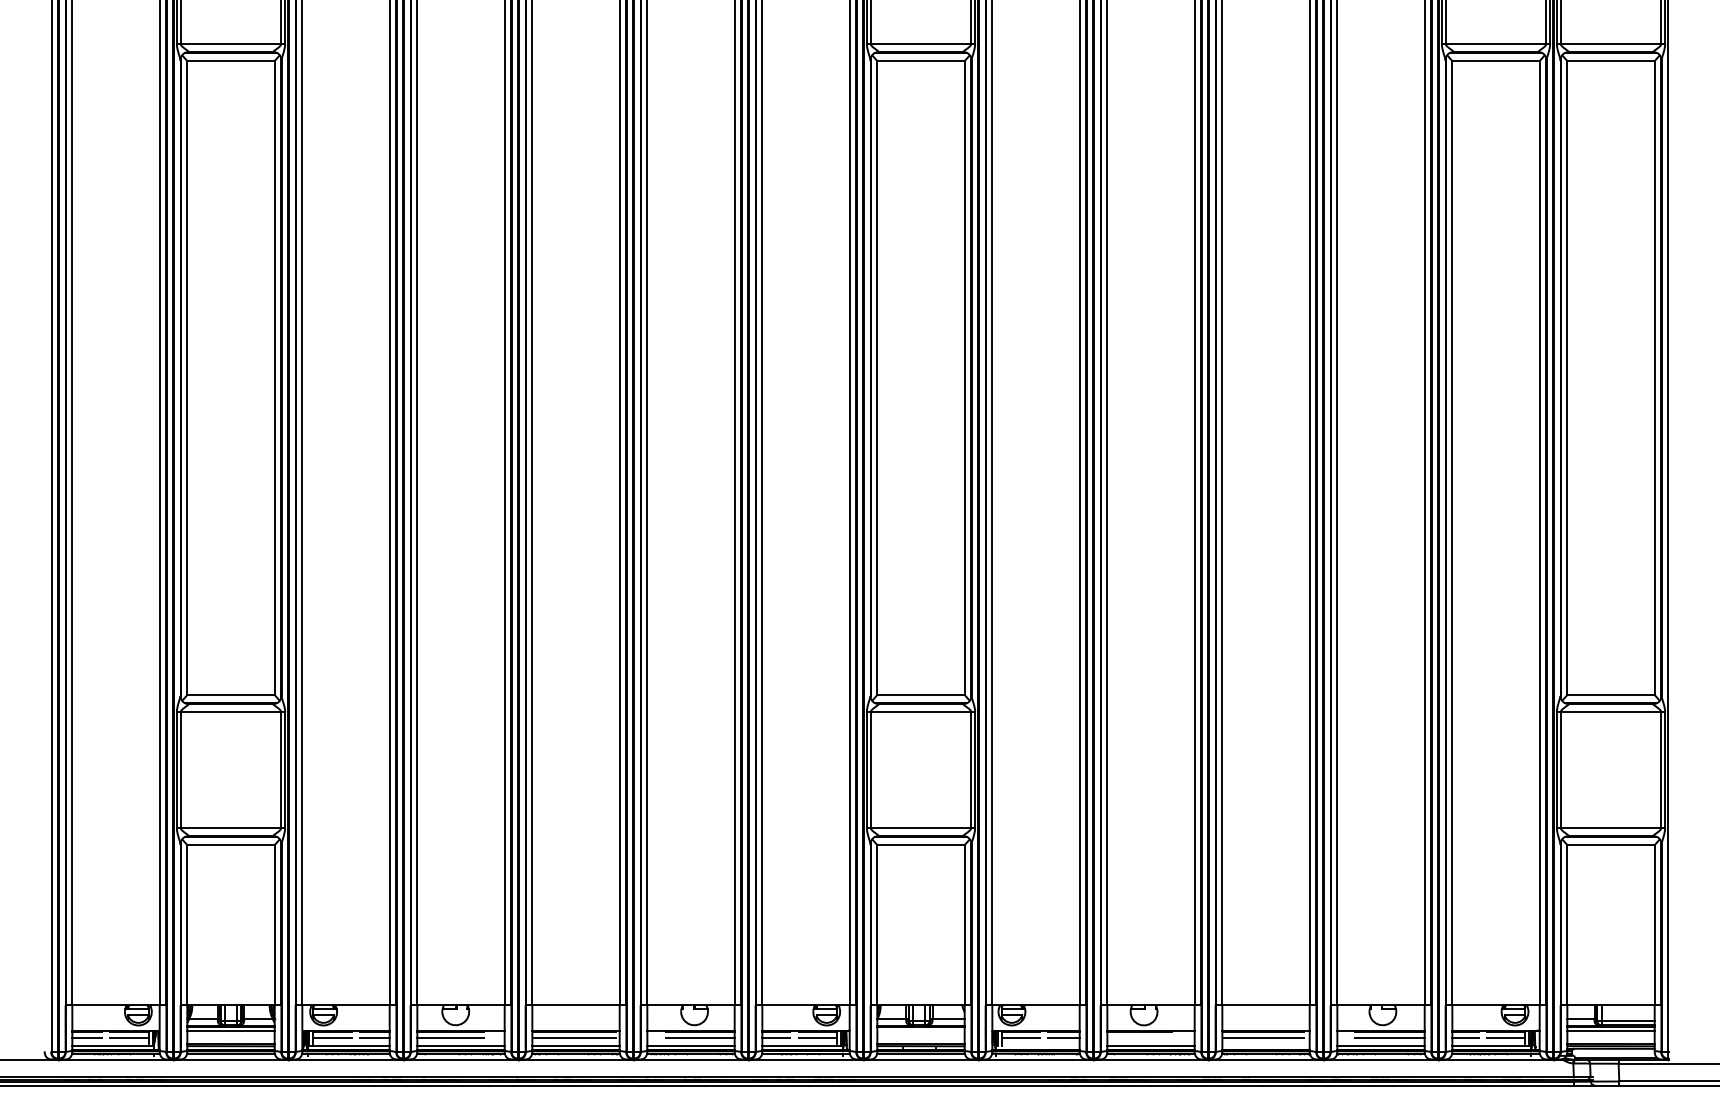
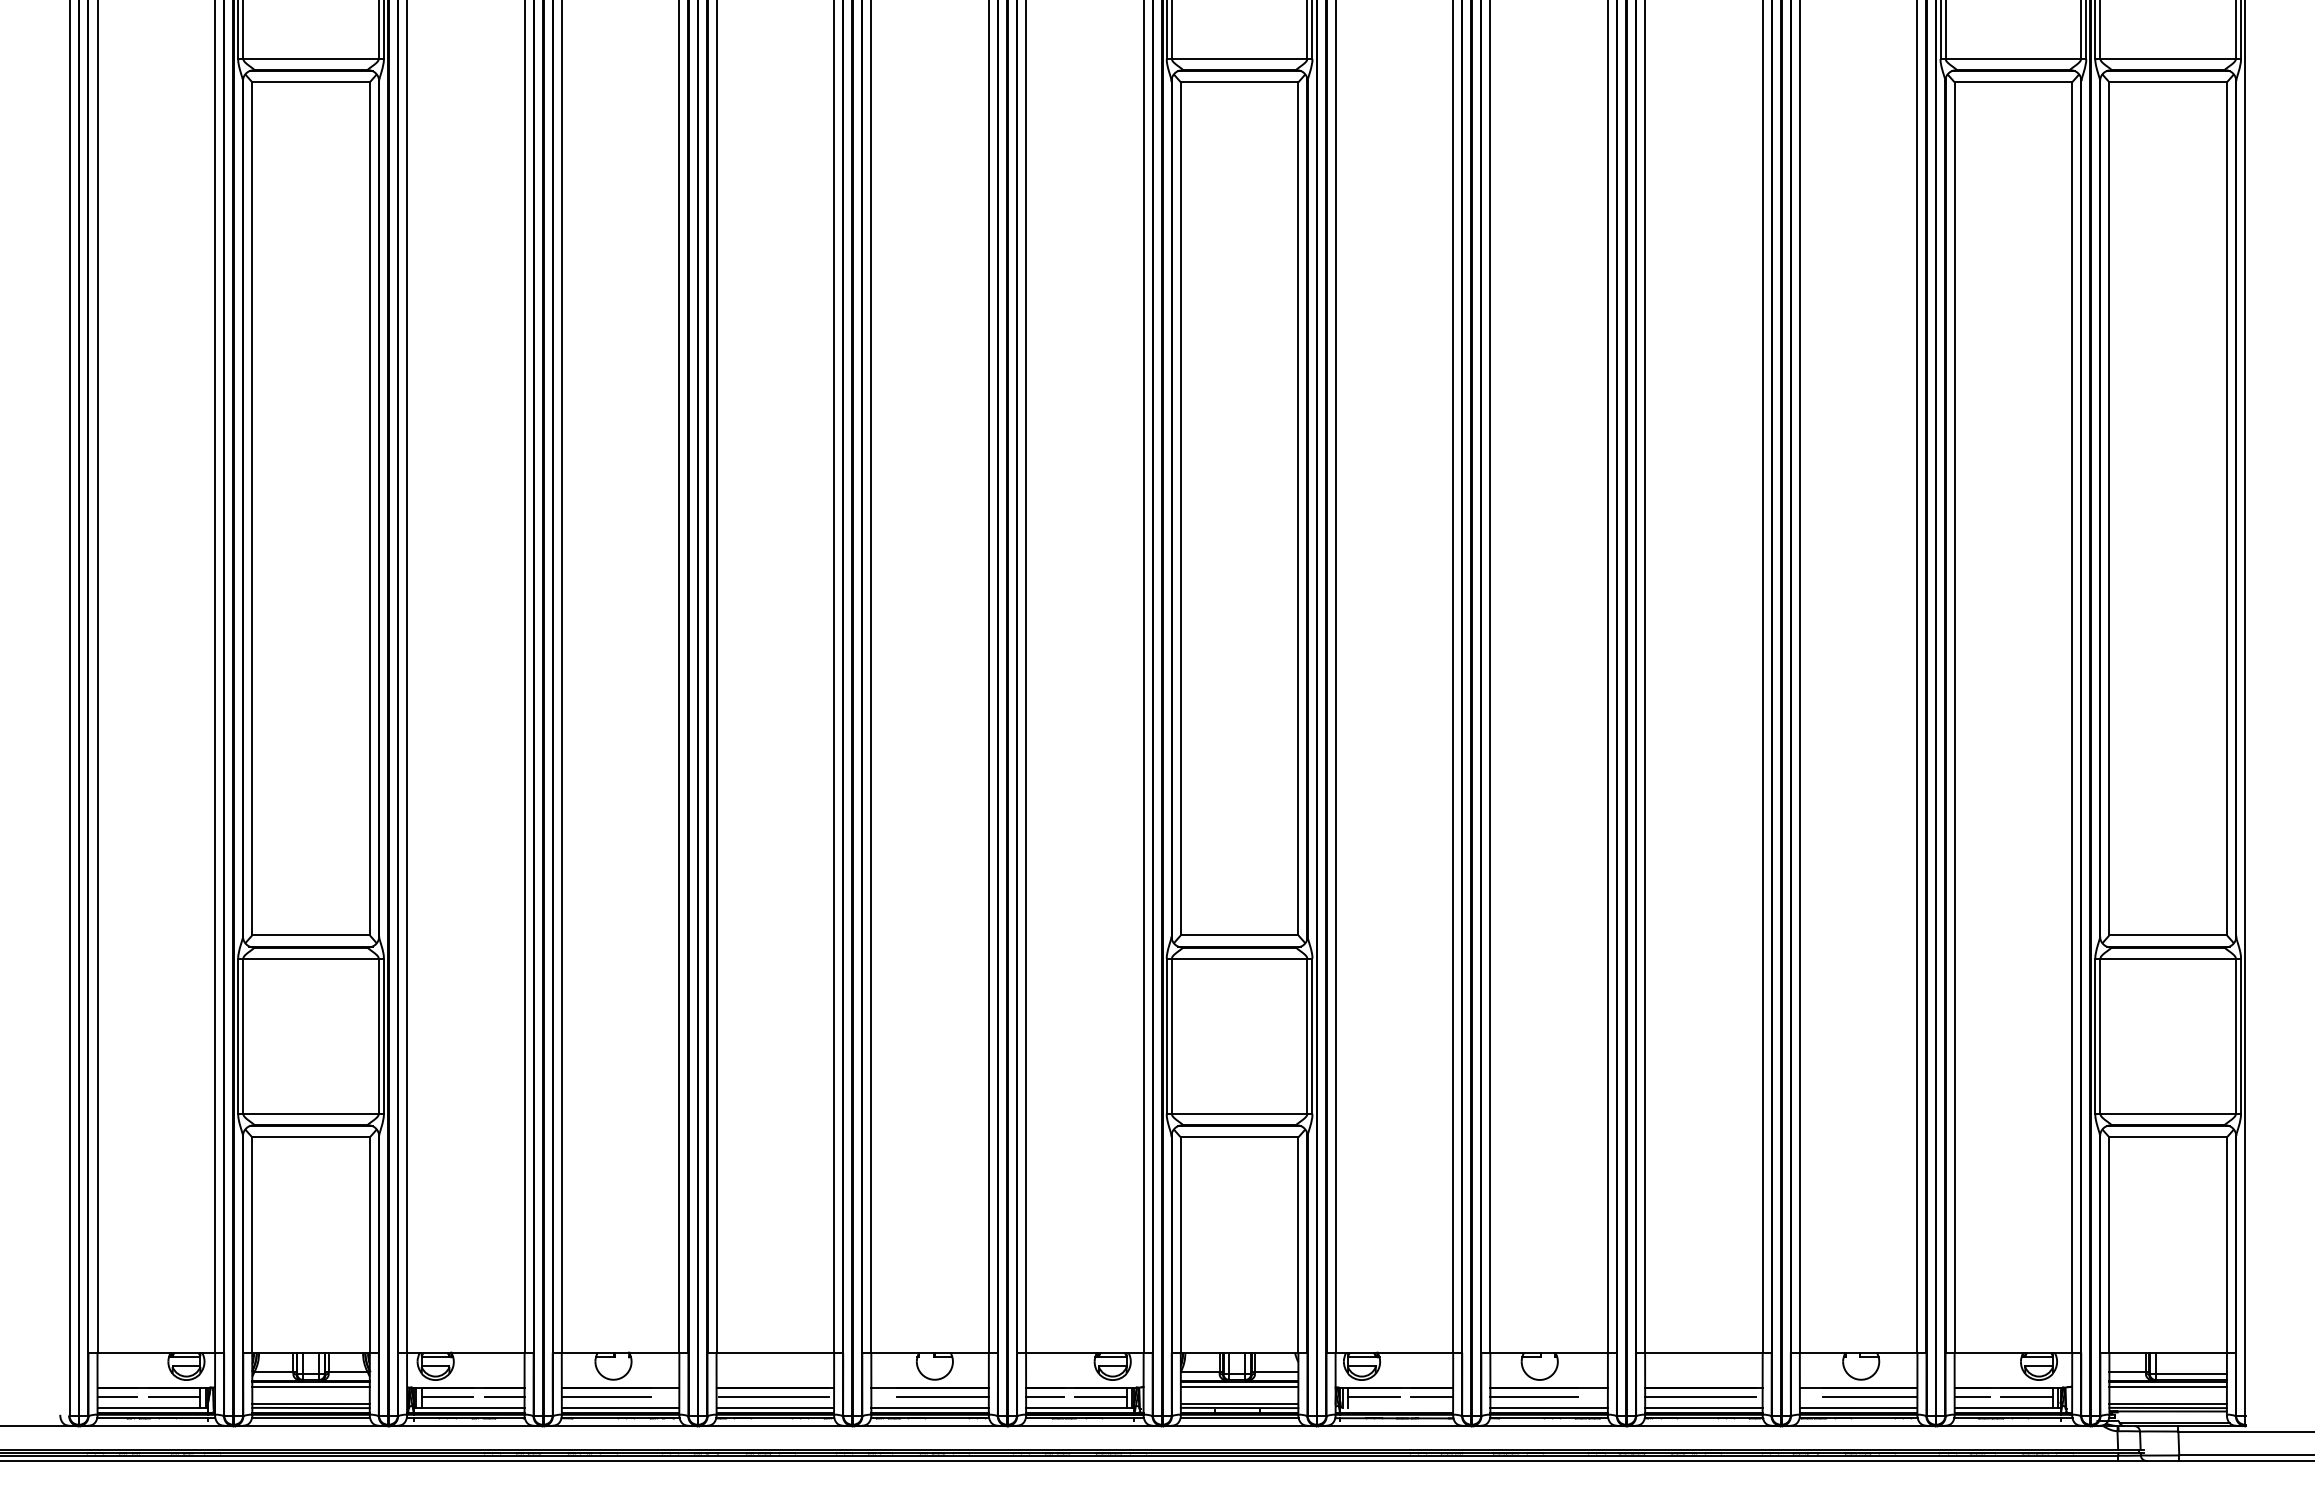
line: (920, 1030) -> (1239, 1387), added
line: (1139, 1037) -> (1533, 1396), added
line: (1265, 1045) -> (1703, 1407), added

